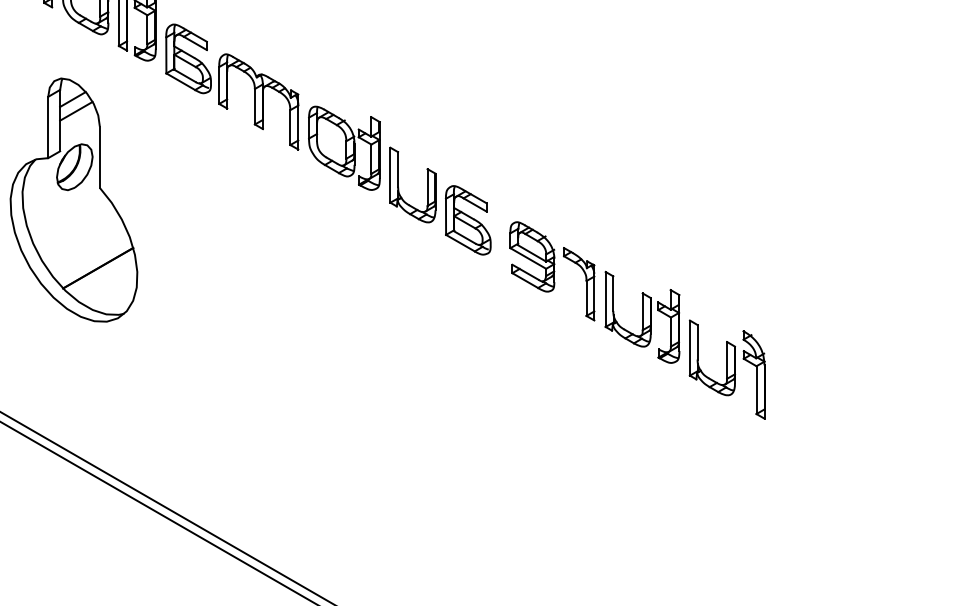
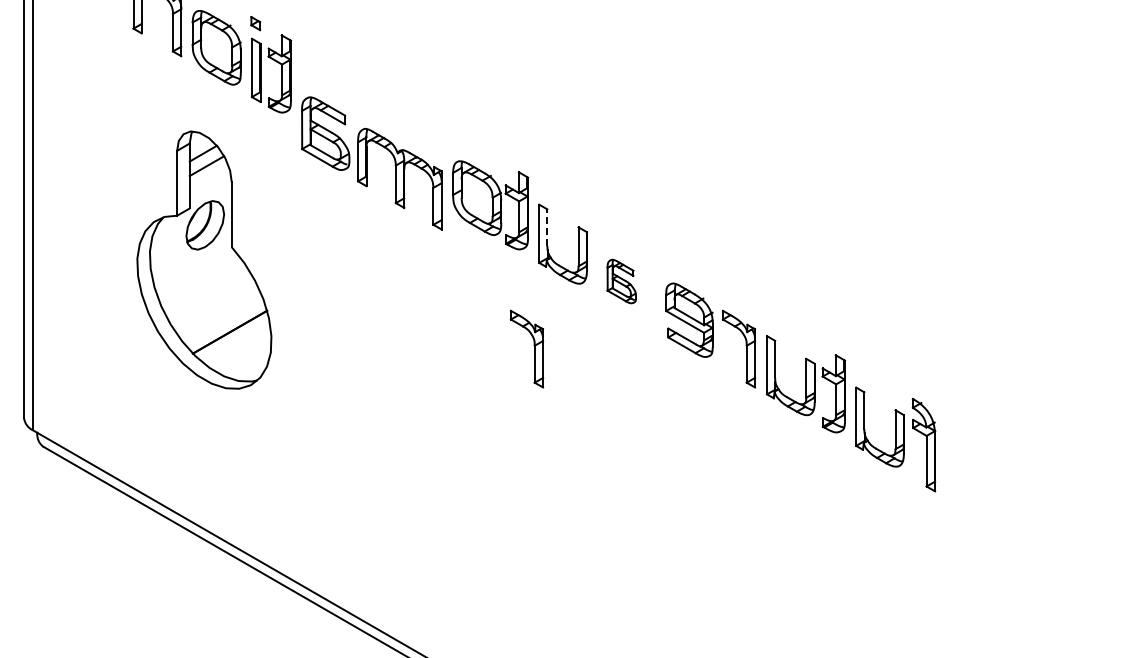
part: (231, 87) -> (371, 163), moved
line: (398, 169) -> (547, 227), solid -> dashed
part: (468, 220) -> (621, 281), size x0.6
part: (384, 280) -> (533, 345), added

